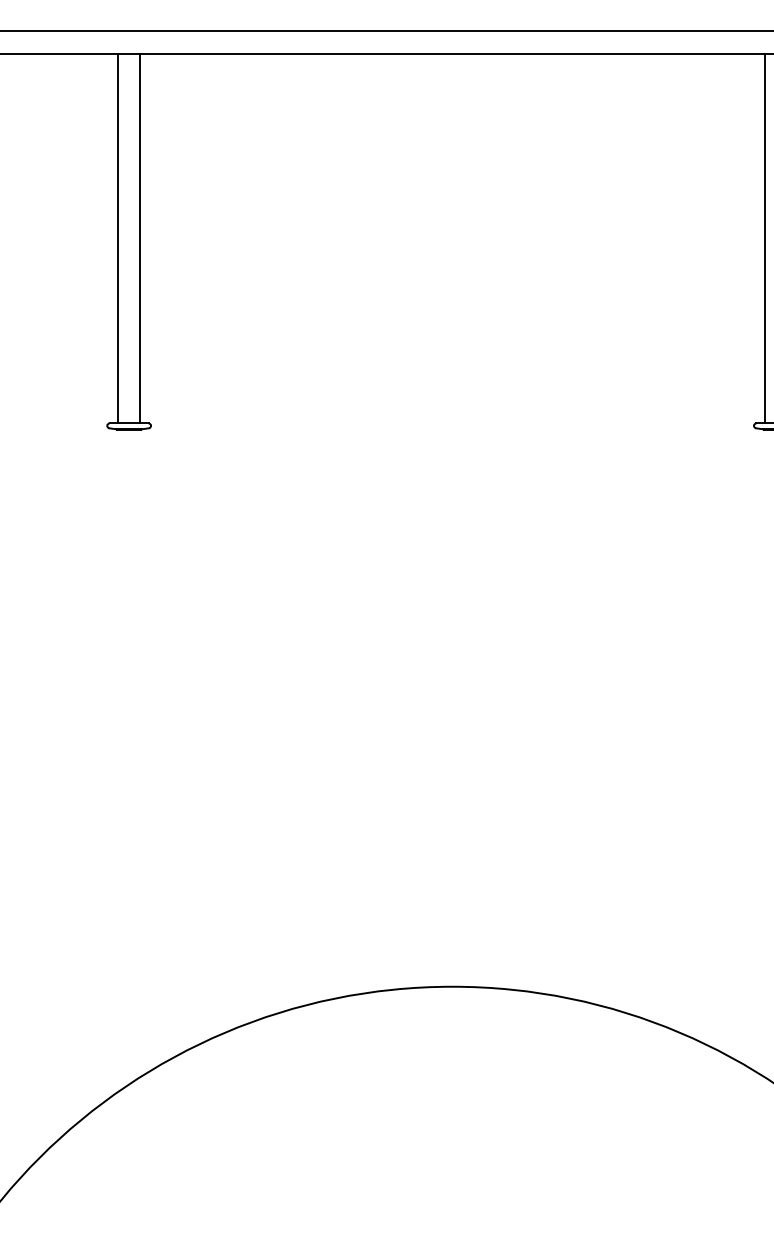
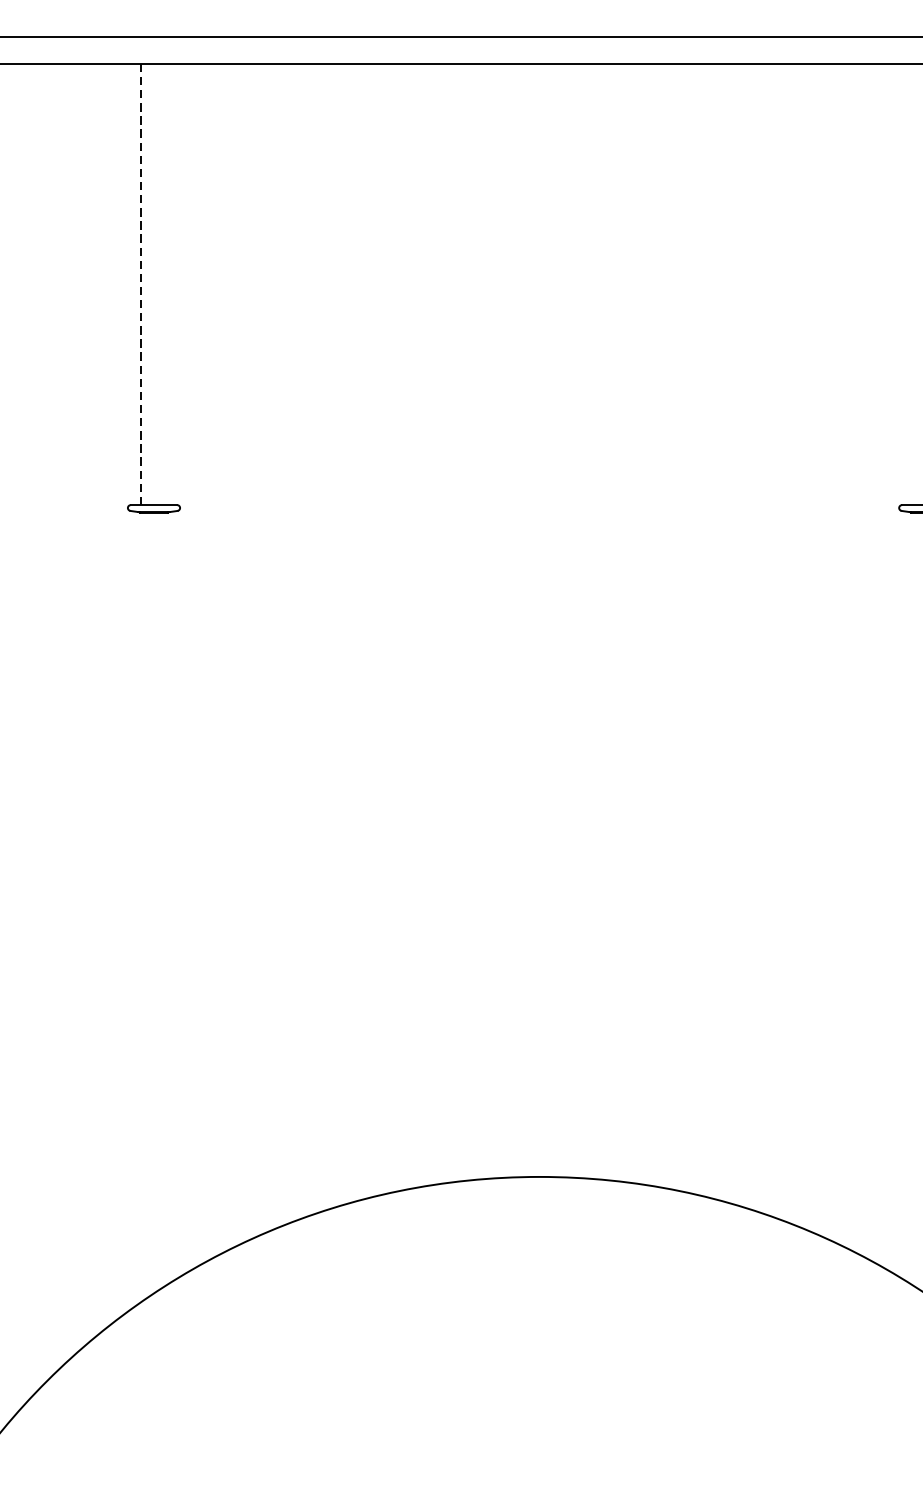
line: (118, 238) -> (141, 284), solid -> dashed
line: (139, 238) -> (166, 284), removed
line: (765, 238) -> (912, 284), removed

